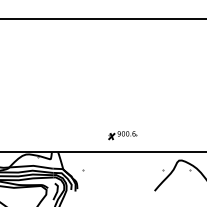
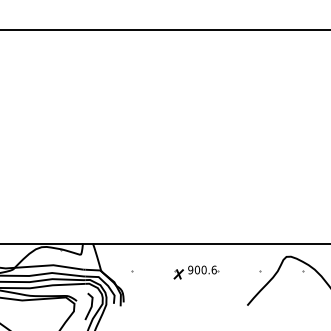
part: (122, 135) -> (195, 272), moved

